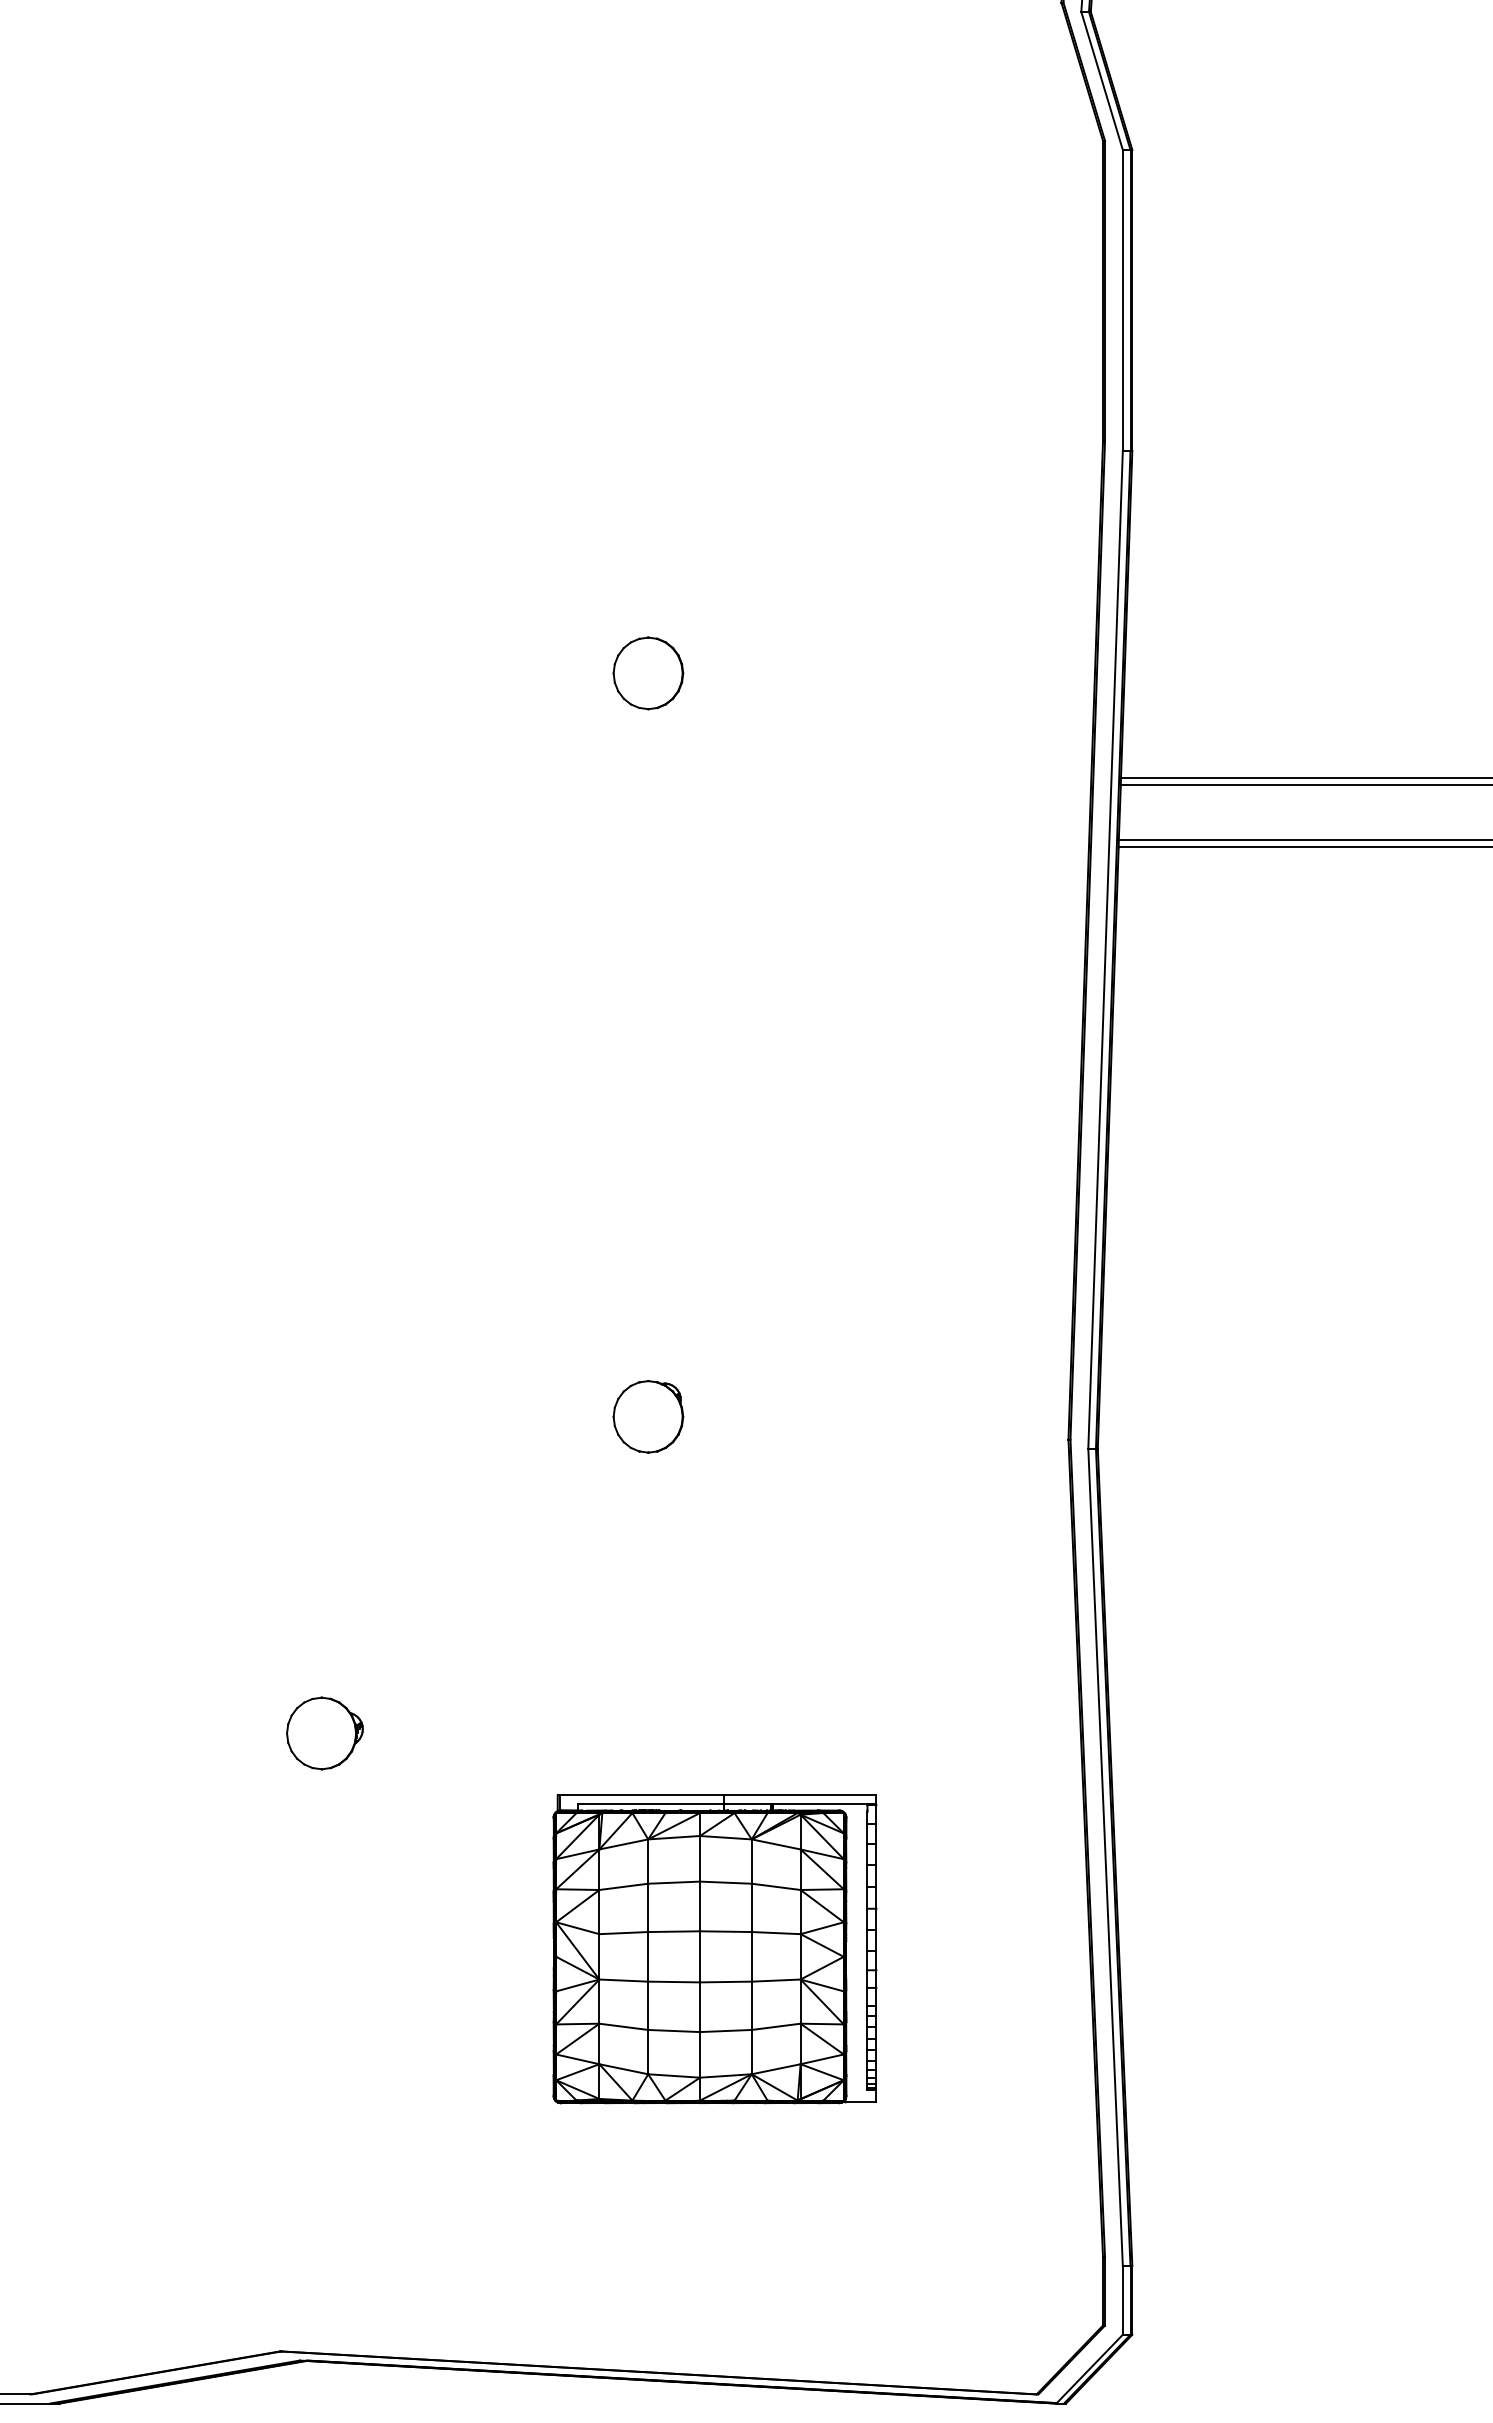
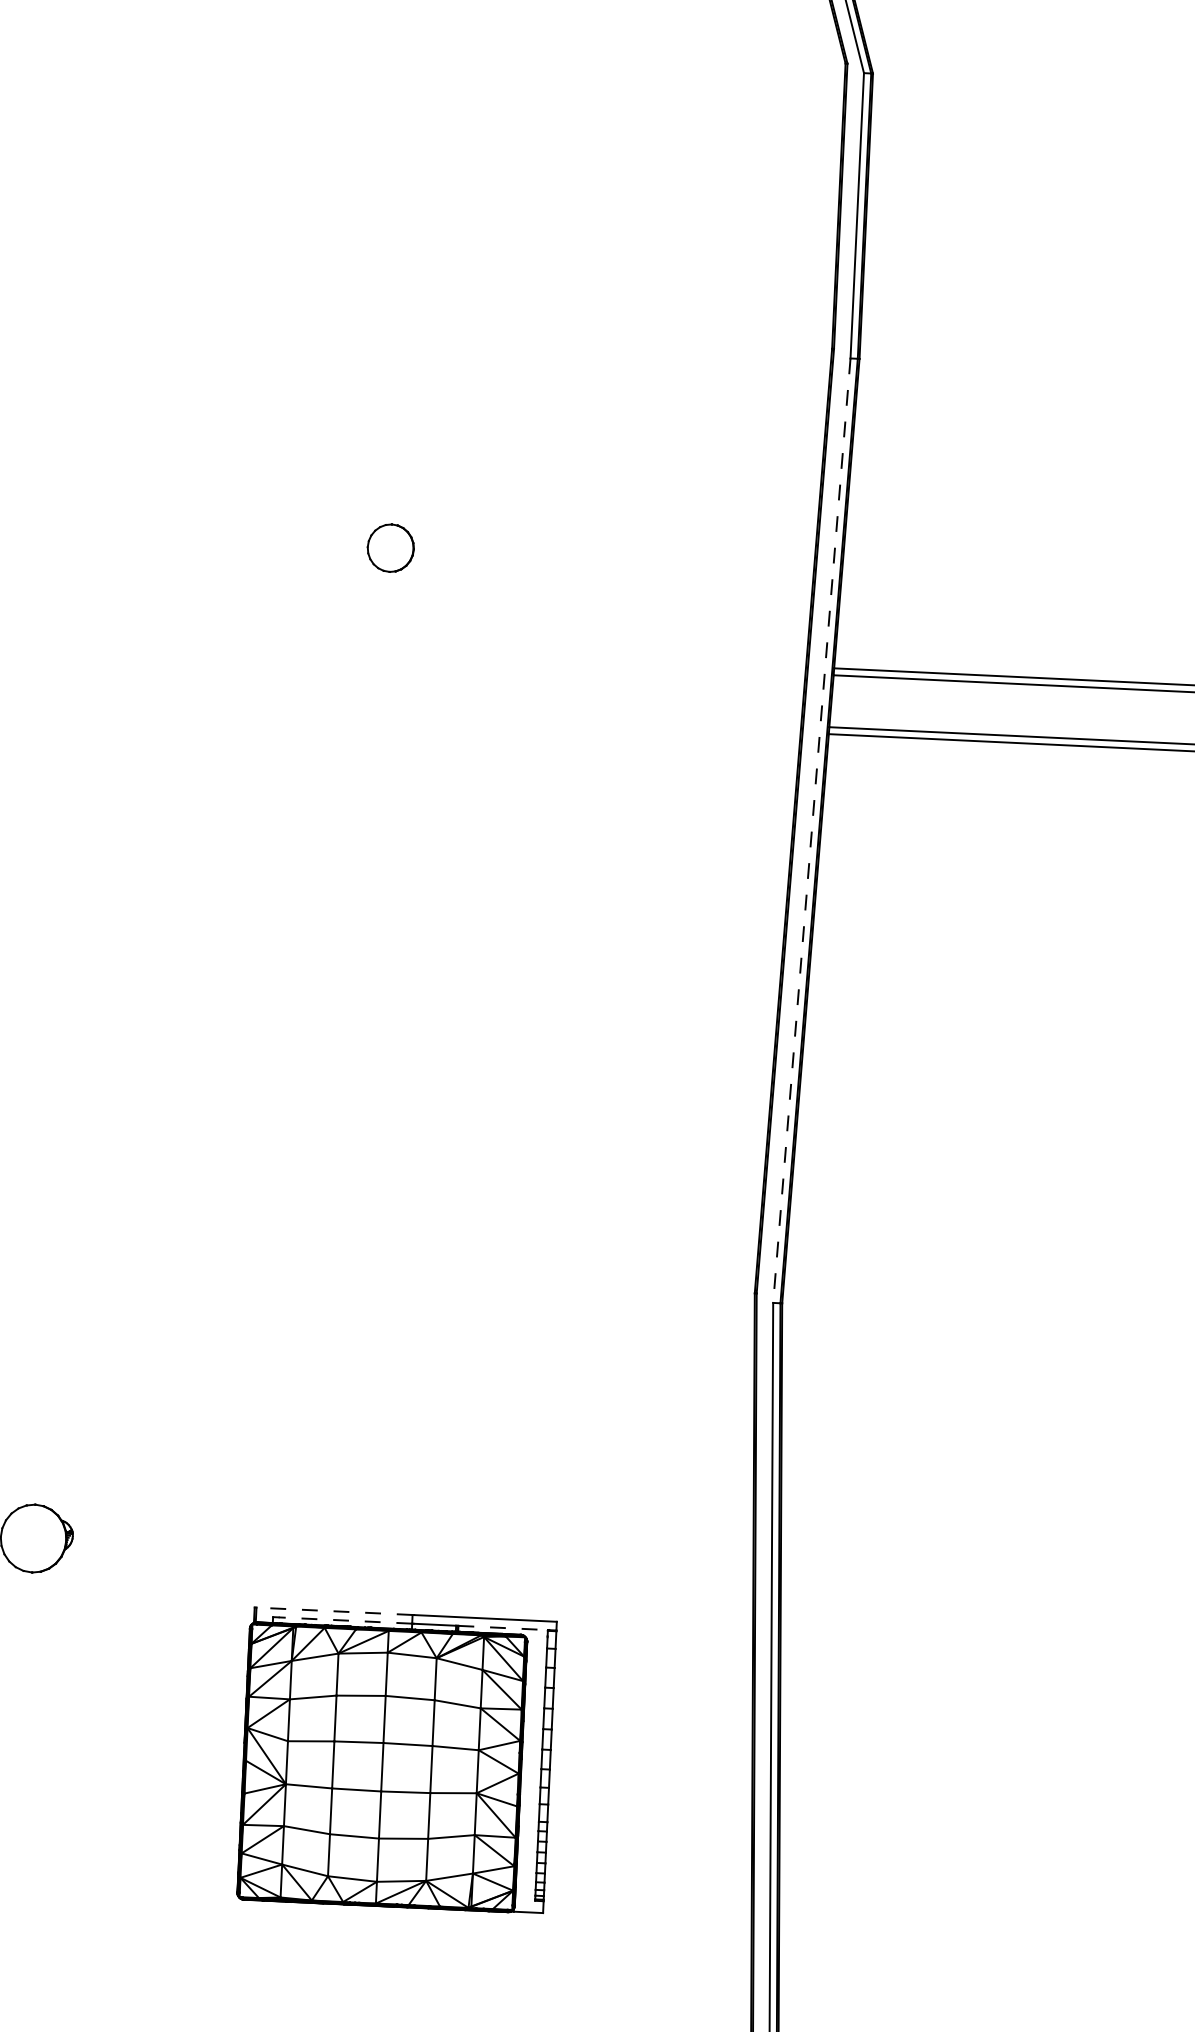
part: (648, 673) -> (390, 548), size x0.7
line: (1105, 950) -> (811, 831), solid -> dashed
part: (648, 1416) -> (357, 1252), removed
line: (641, 1795) -> (334, 1611), solid -> dashed
line: (653, 1804) -> (345, 1620), solid -> dashed
line: (820, 1804) -> (503, 1628), solid -> dashed

